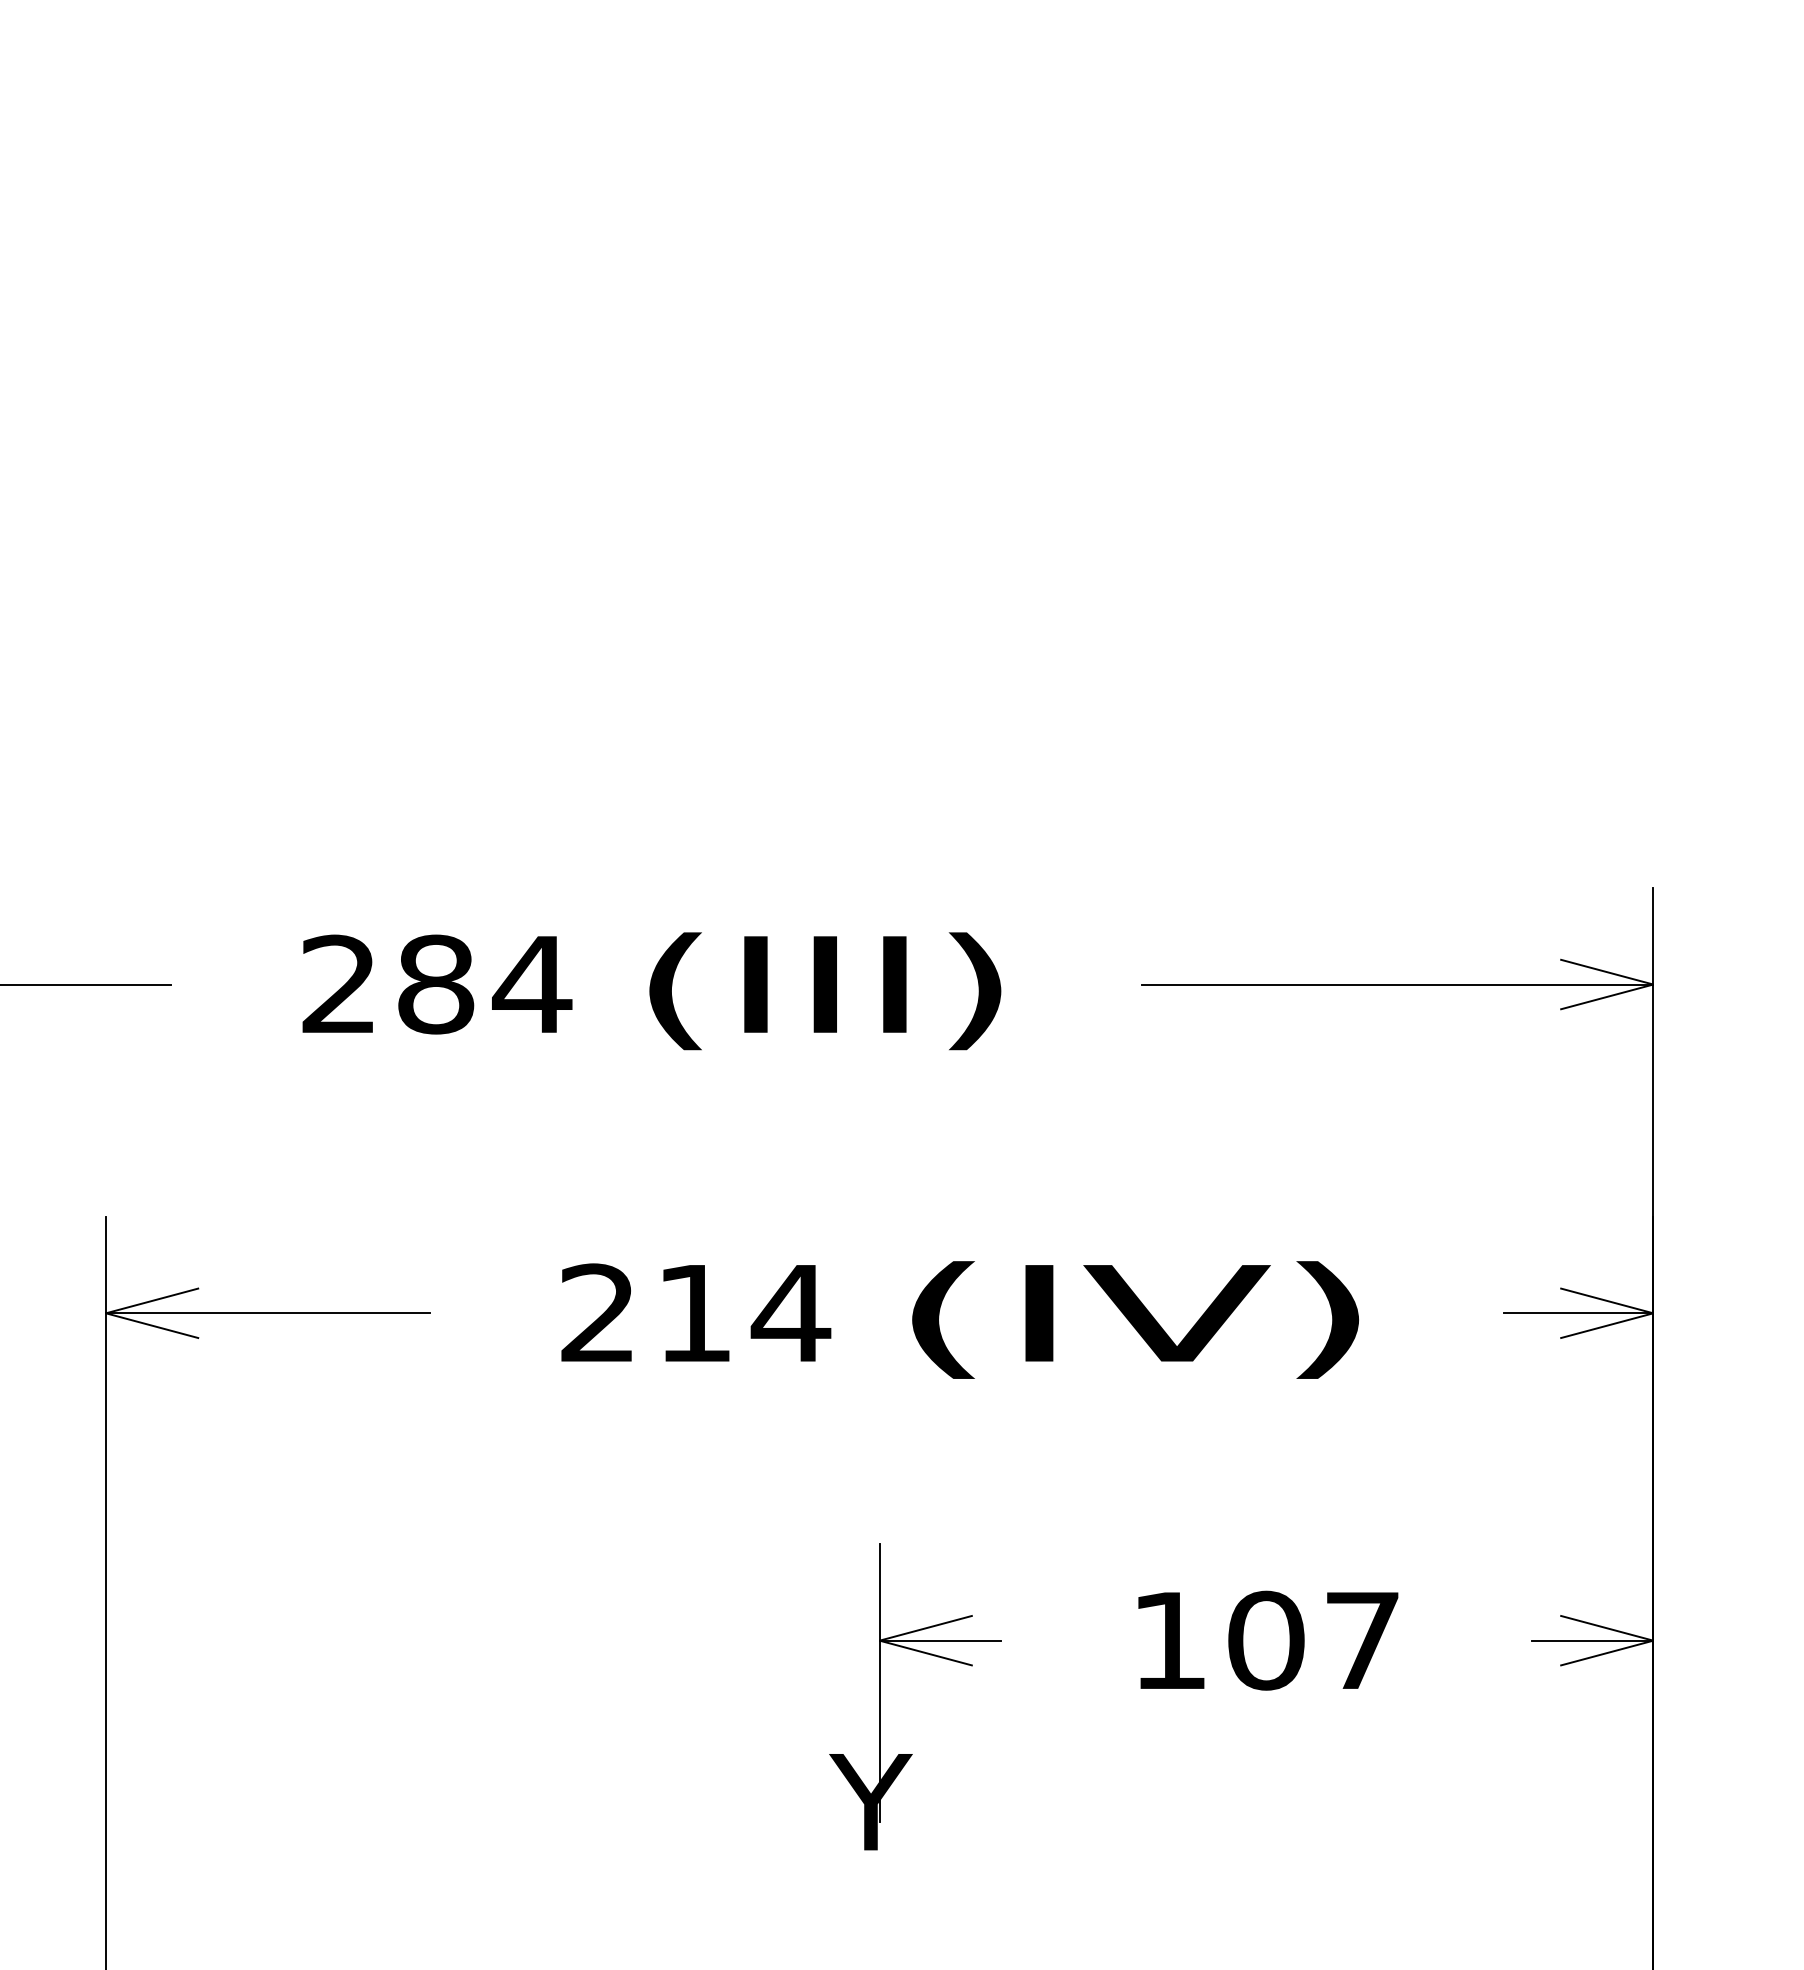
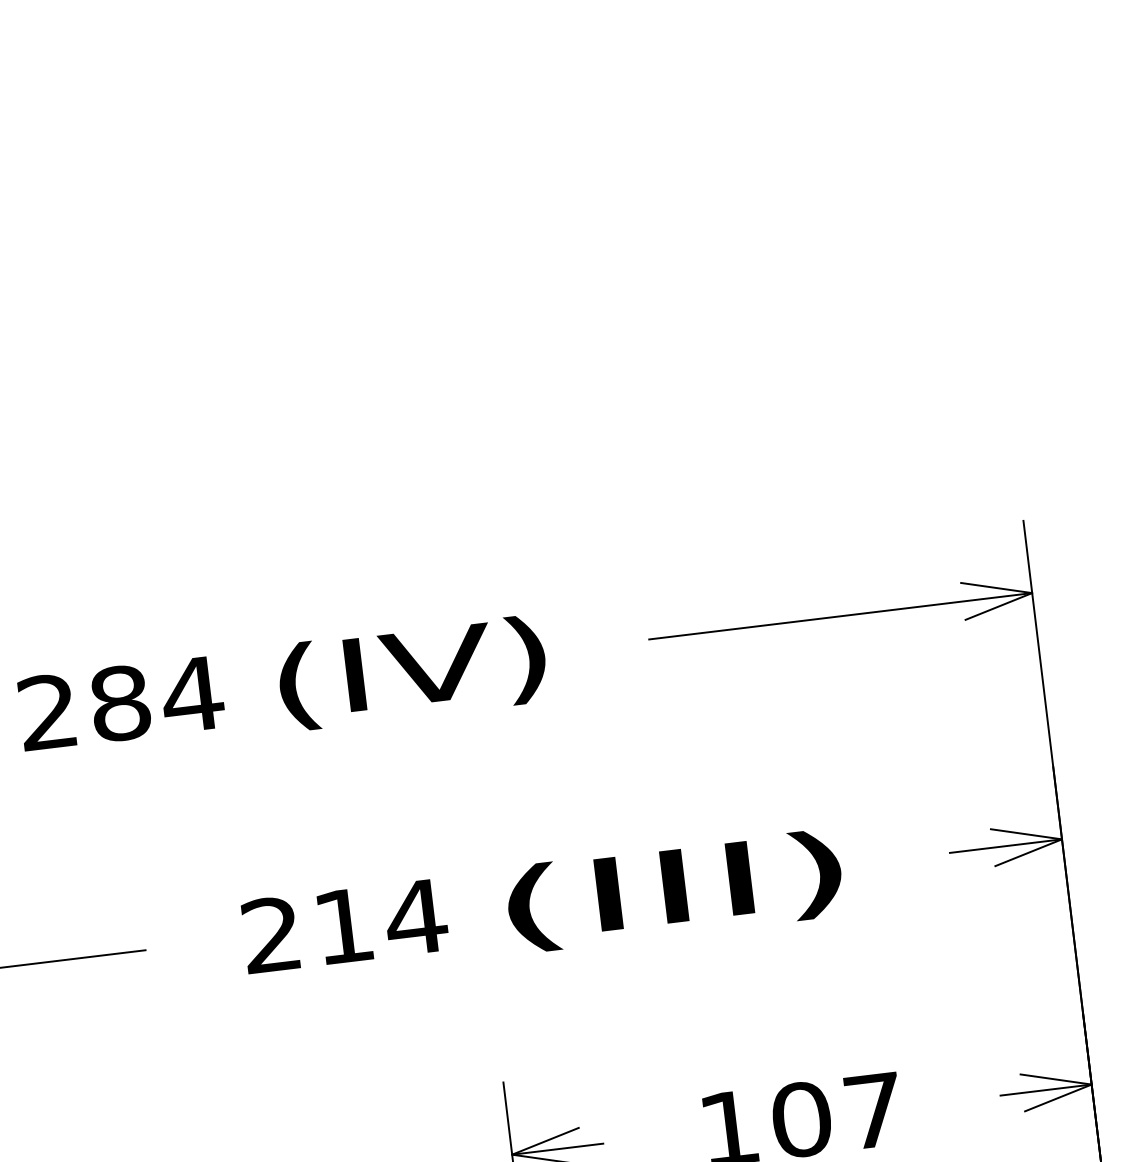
text: (825, 991) -> (412, 673), (III) -> (IV)
text: (1135, 1319) -> (674, 890), (IV) -> (III)

